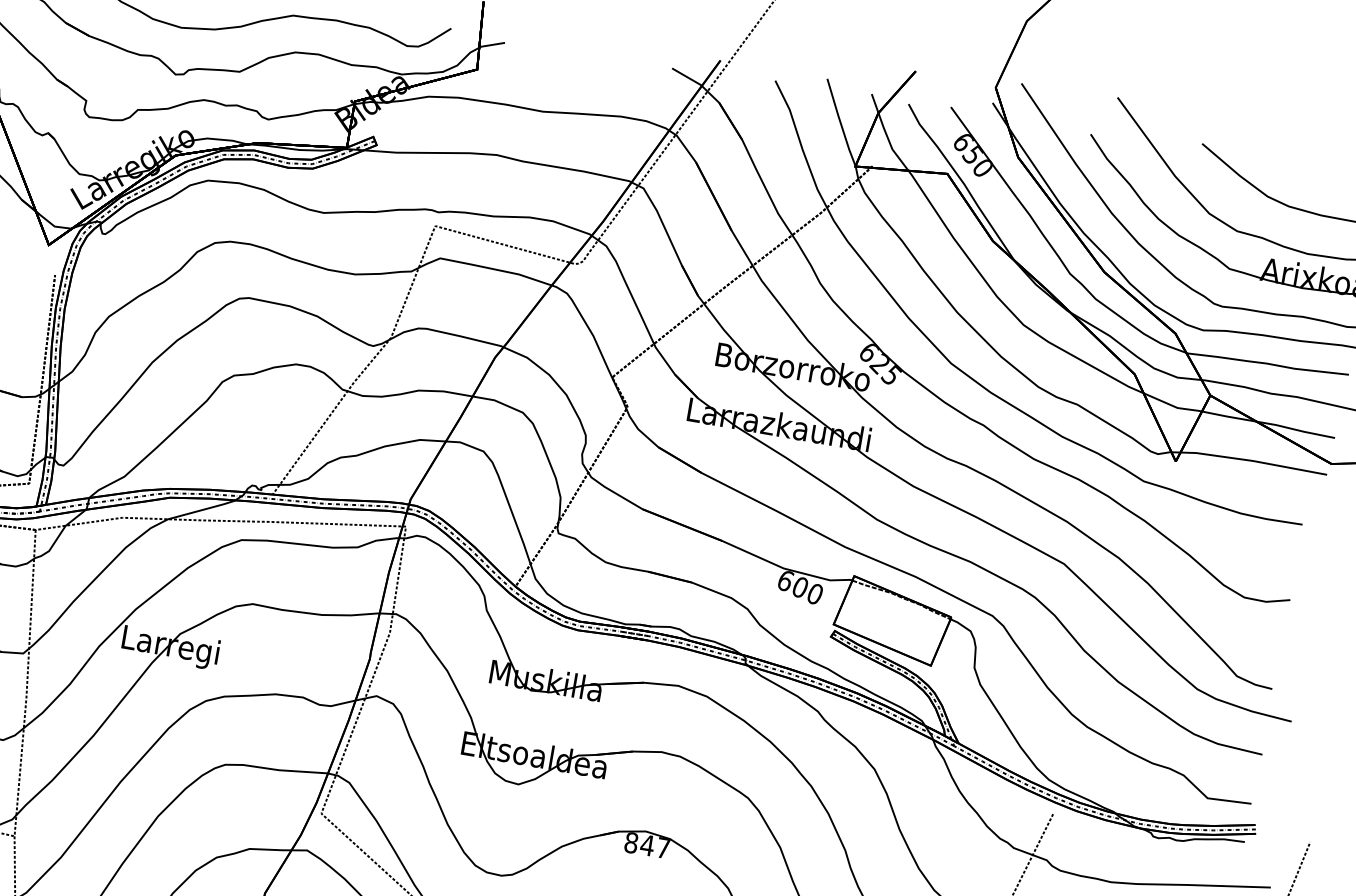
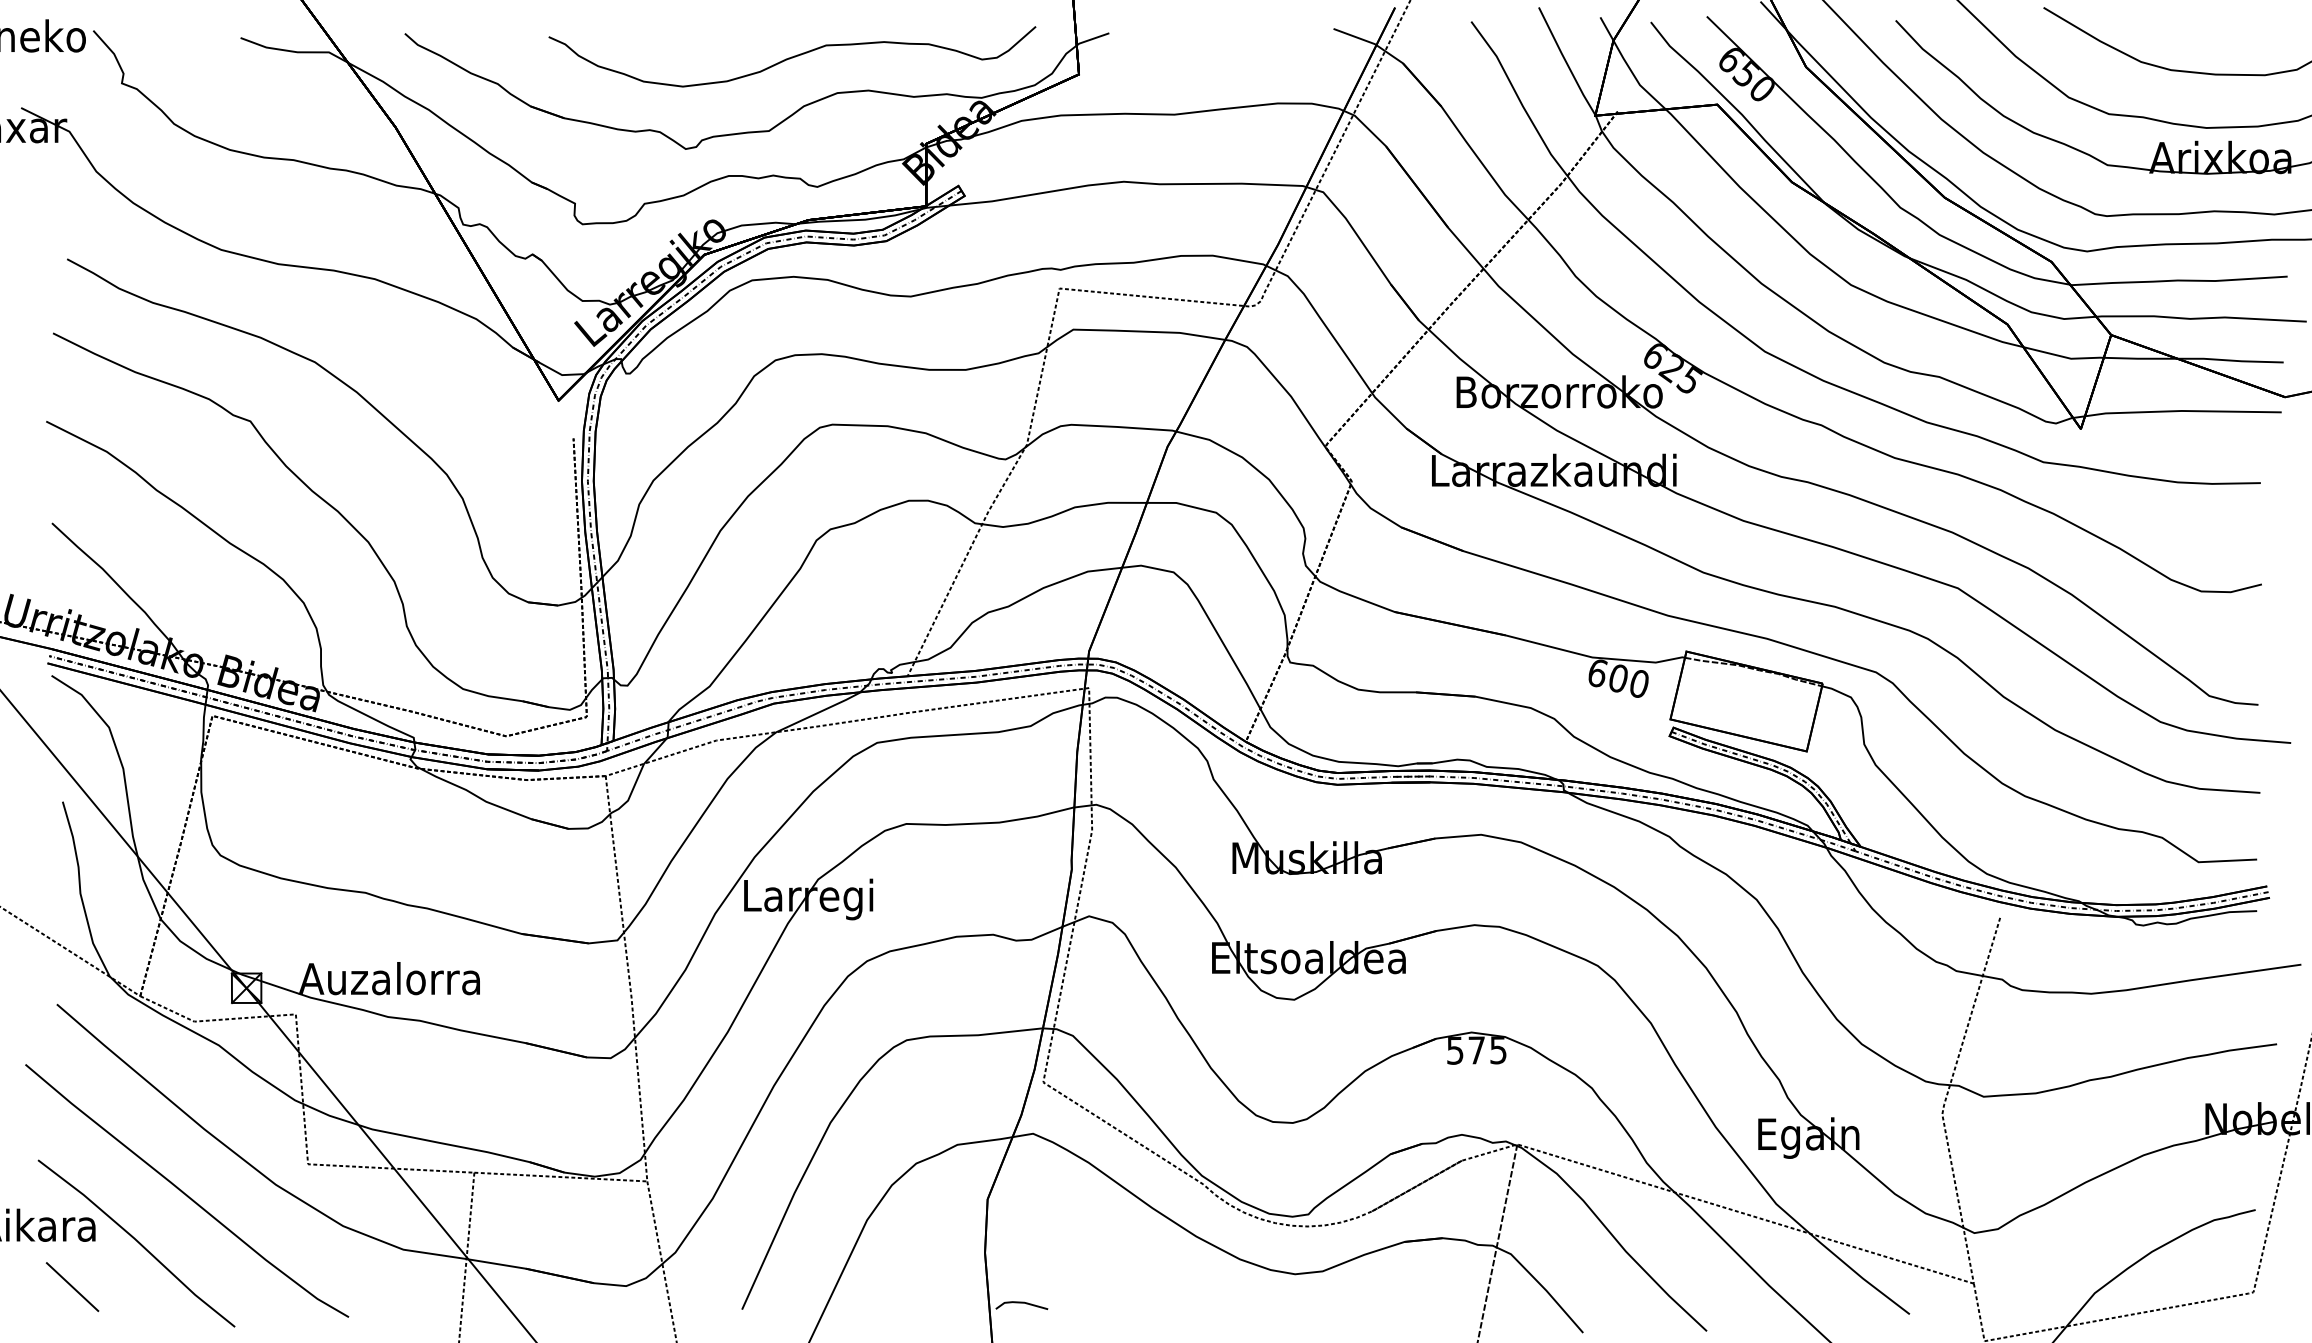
text: (647, 845) -> (1476, 1050), 847 -> 575

